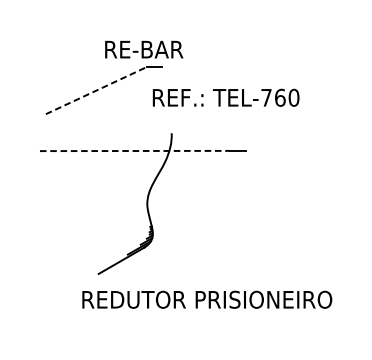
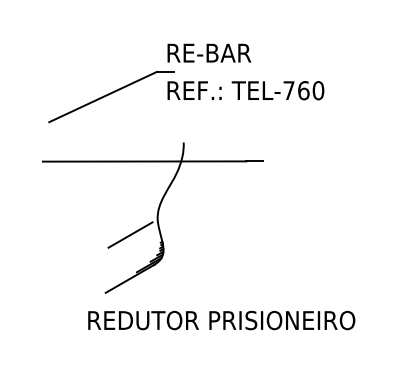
text: (144, 49) -> (209, 52), moved
line: (96, 90) -> (103, 96), dashed -> solid
text: (225, 97) -> (245, 90), moved
line: (135, 150) -> (144, 161), dashed -> solid
line: (121, 219) -> (130, 234), added

